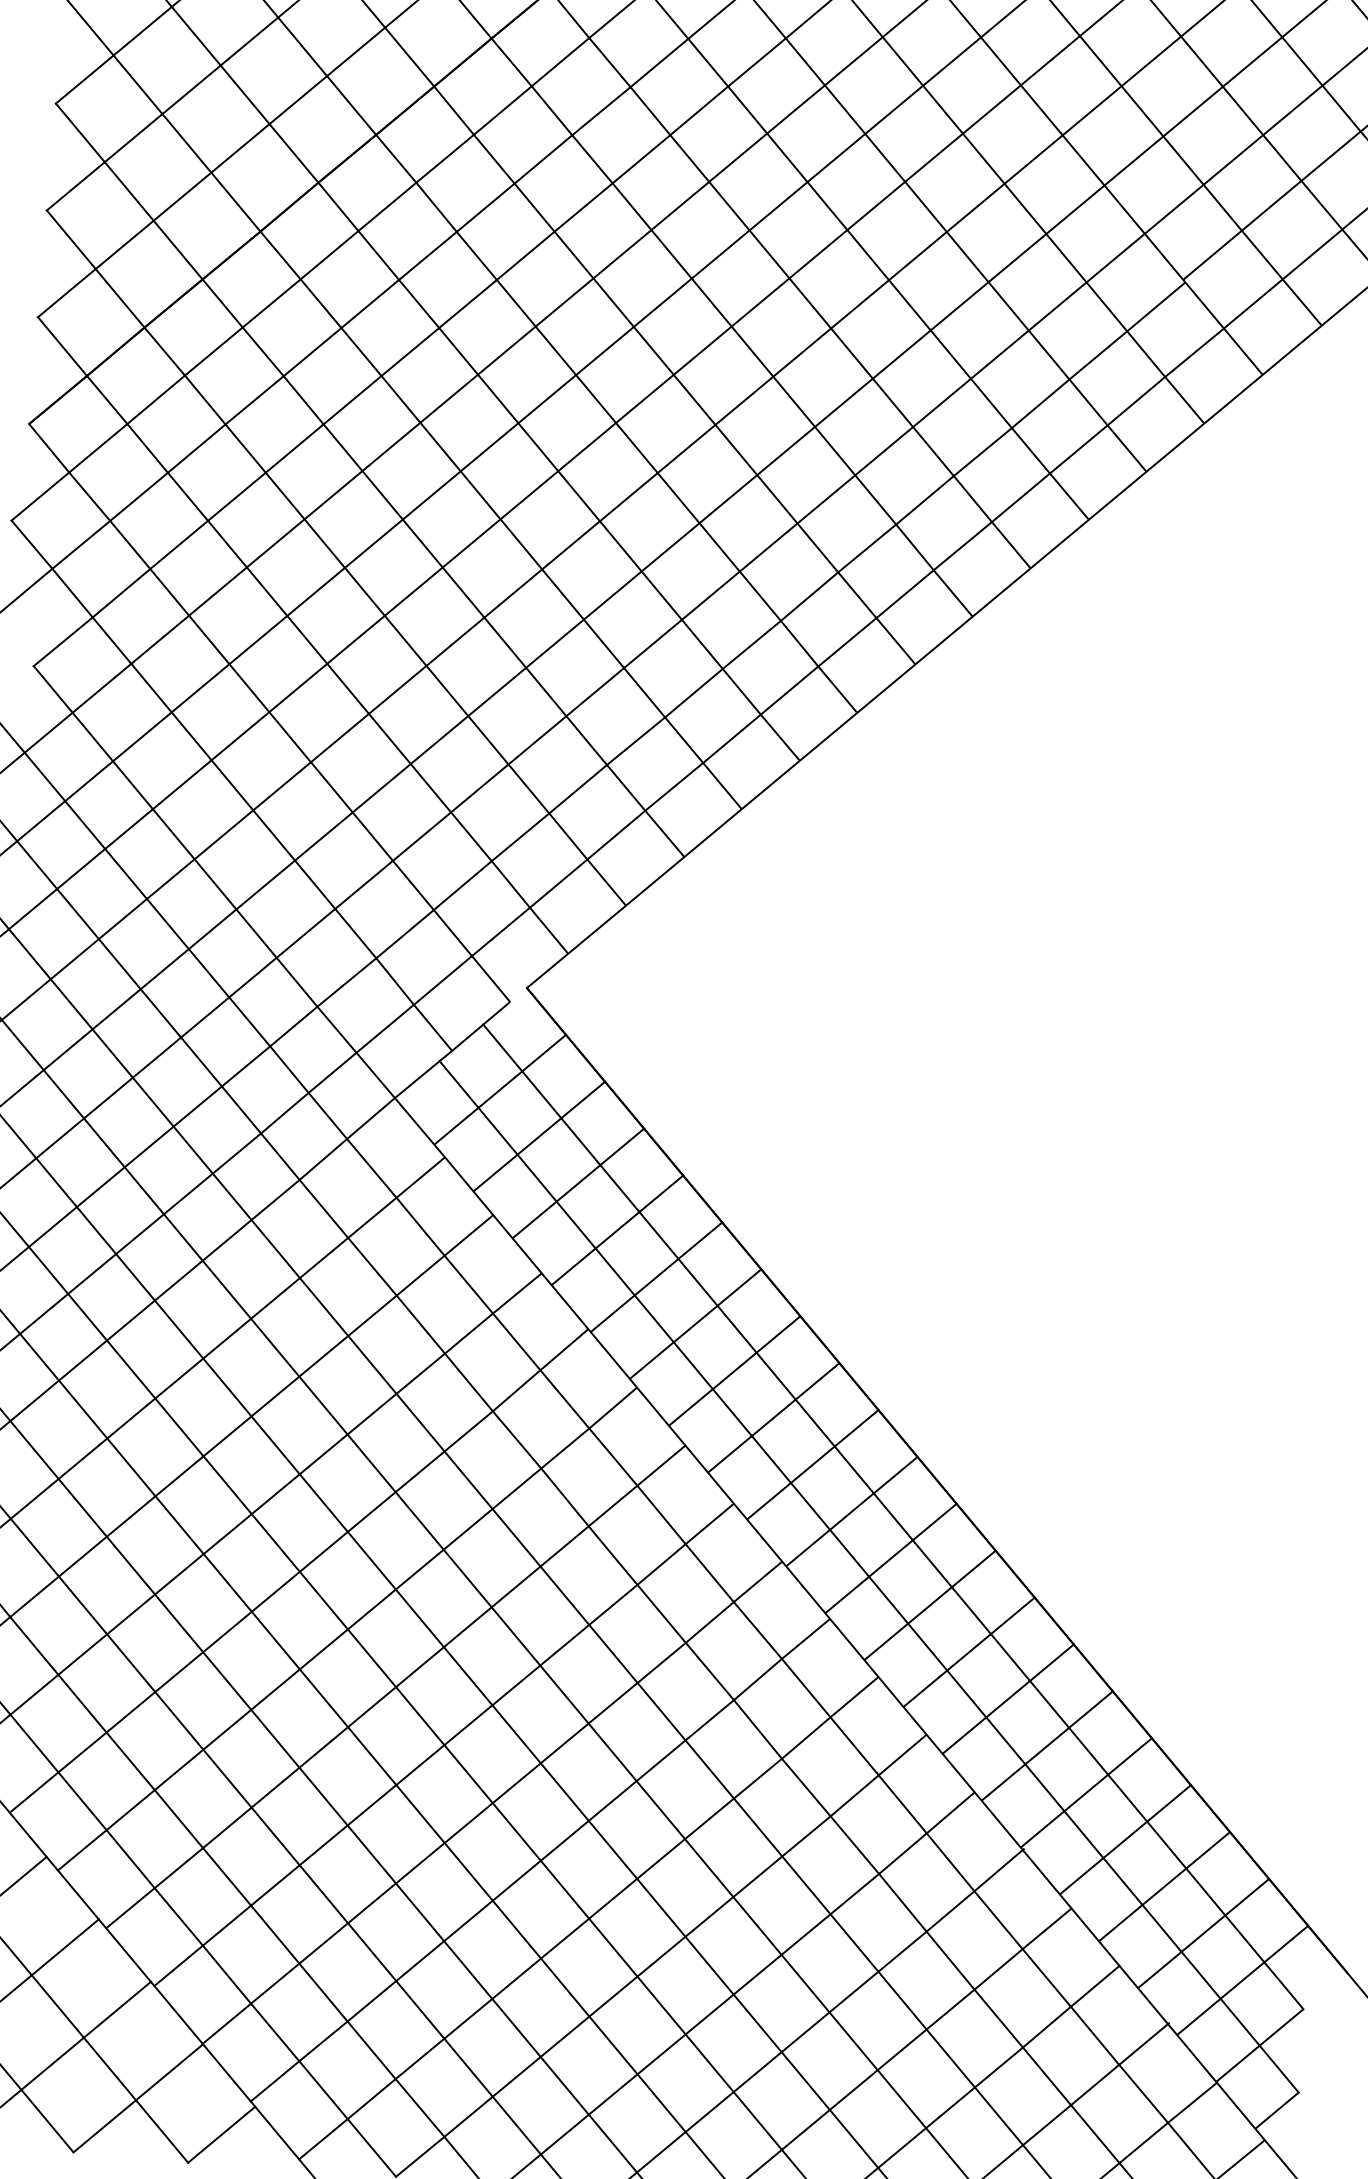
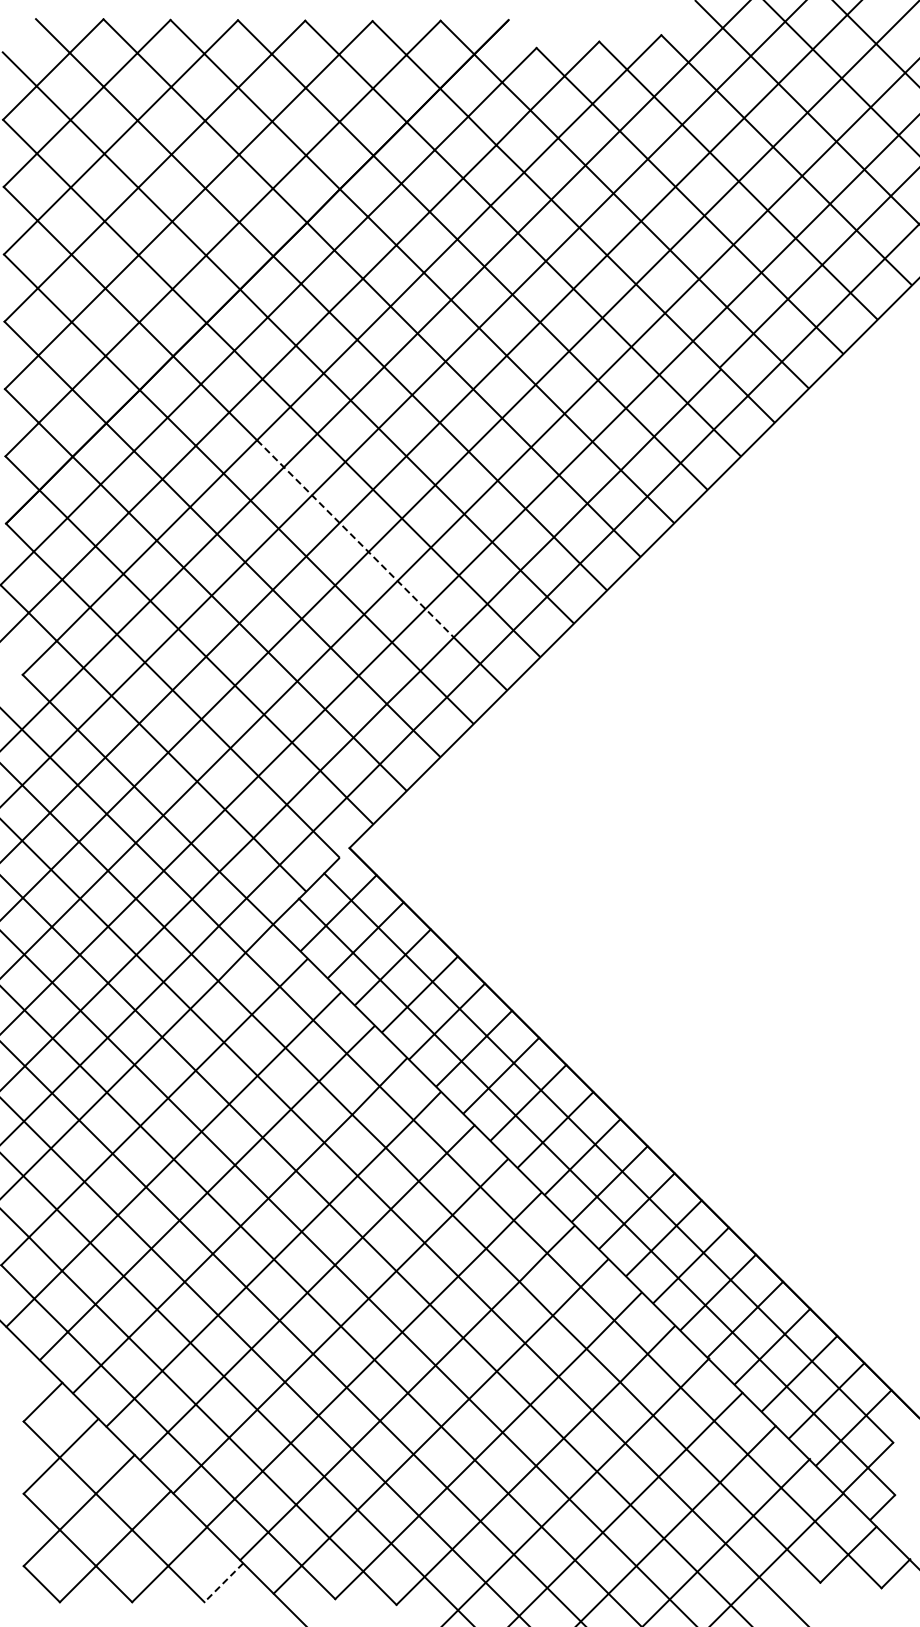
line: (580, 499) -> (355, 539), solid -> dashed
line: (221, 2135) -> (223, 1583), solid -> dashed

